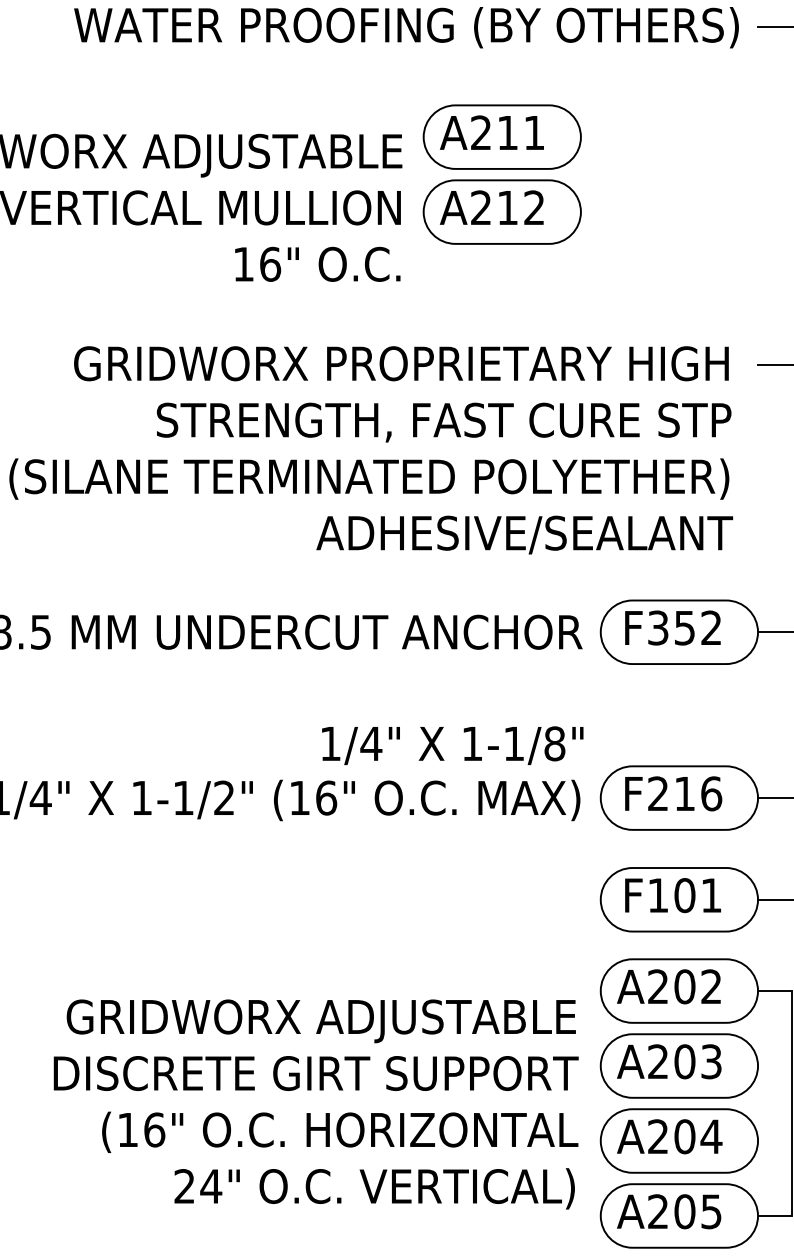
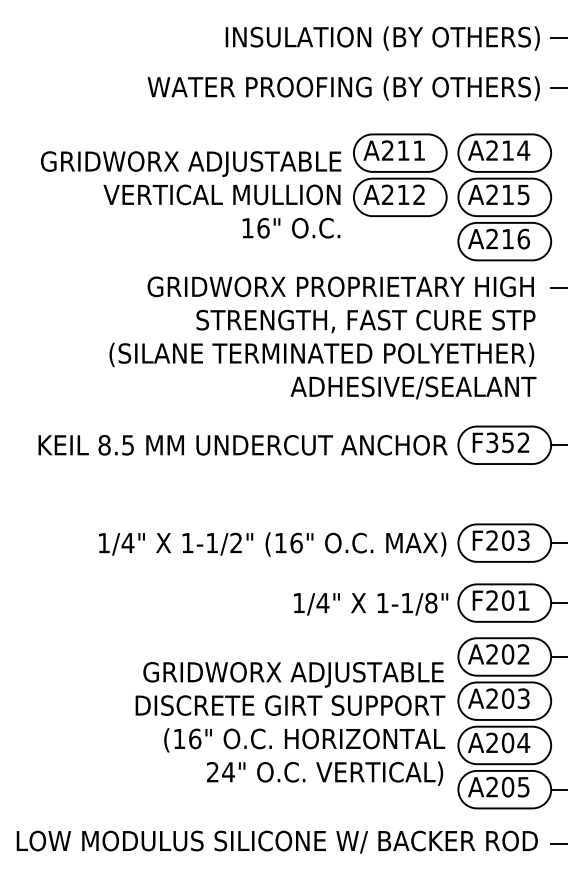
part: (678, 212) -> (504, 197), added
text: (453, 744) -> (371, 603), moved
text: (697, 793) -> (515, 540), F216 -> F203
text: (656, 895) -> (491, 600), F101 -> F201

